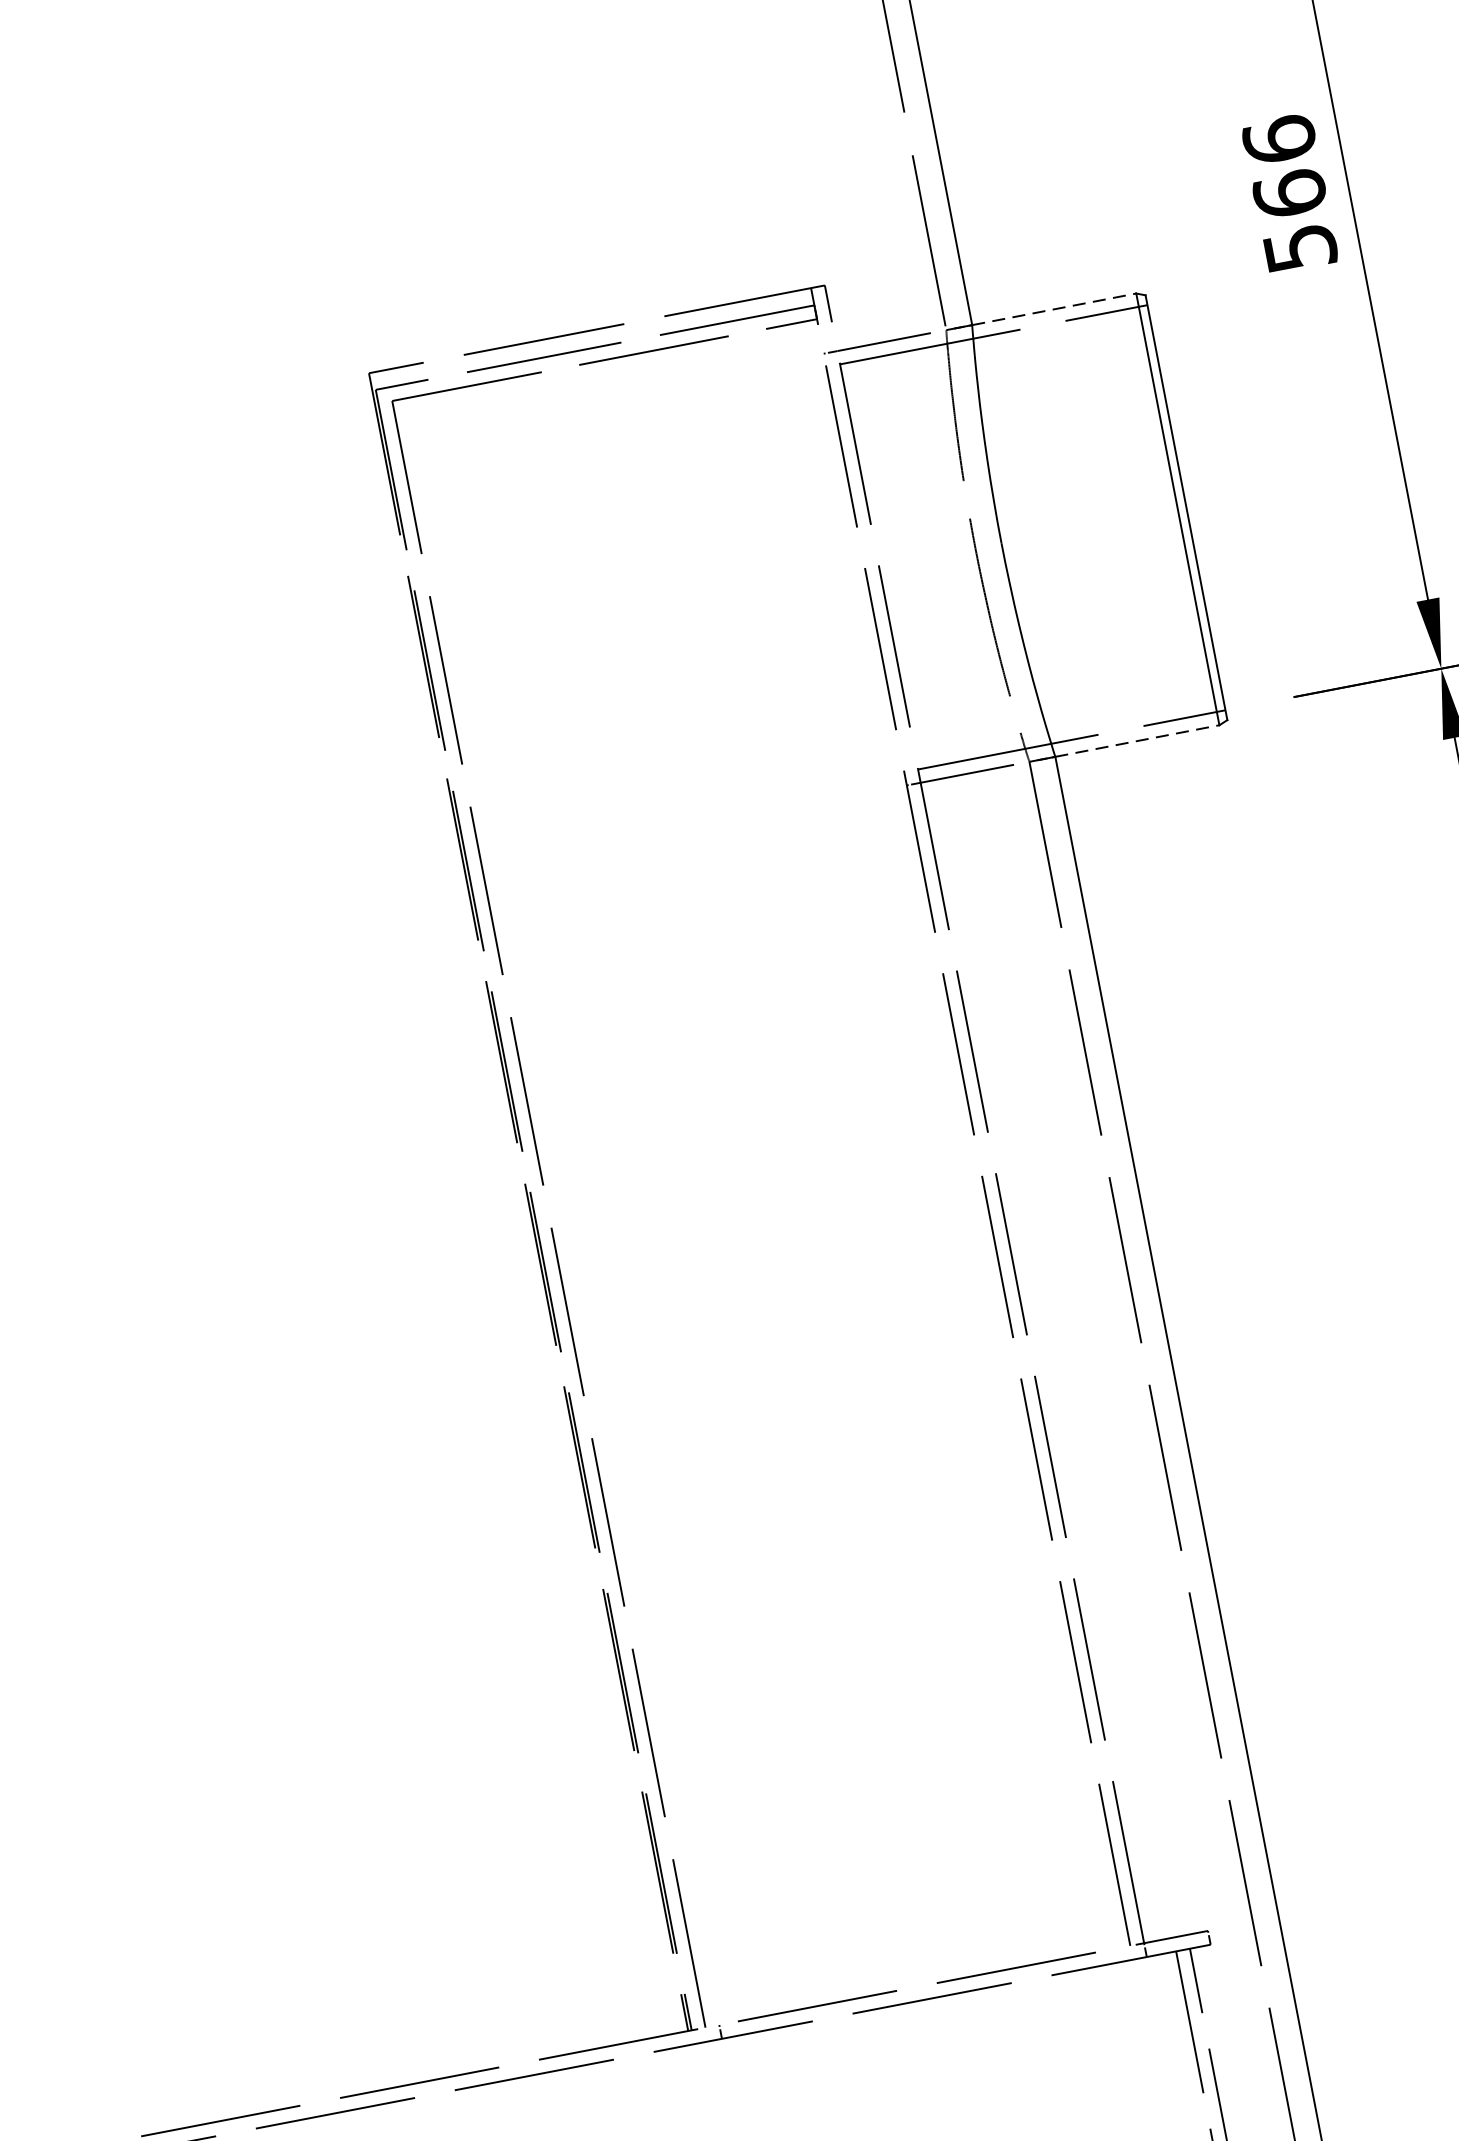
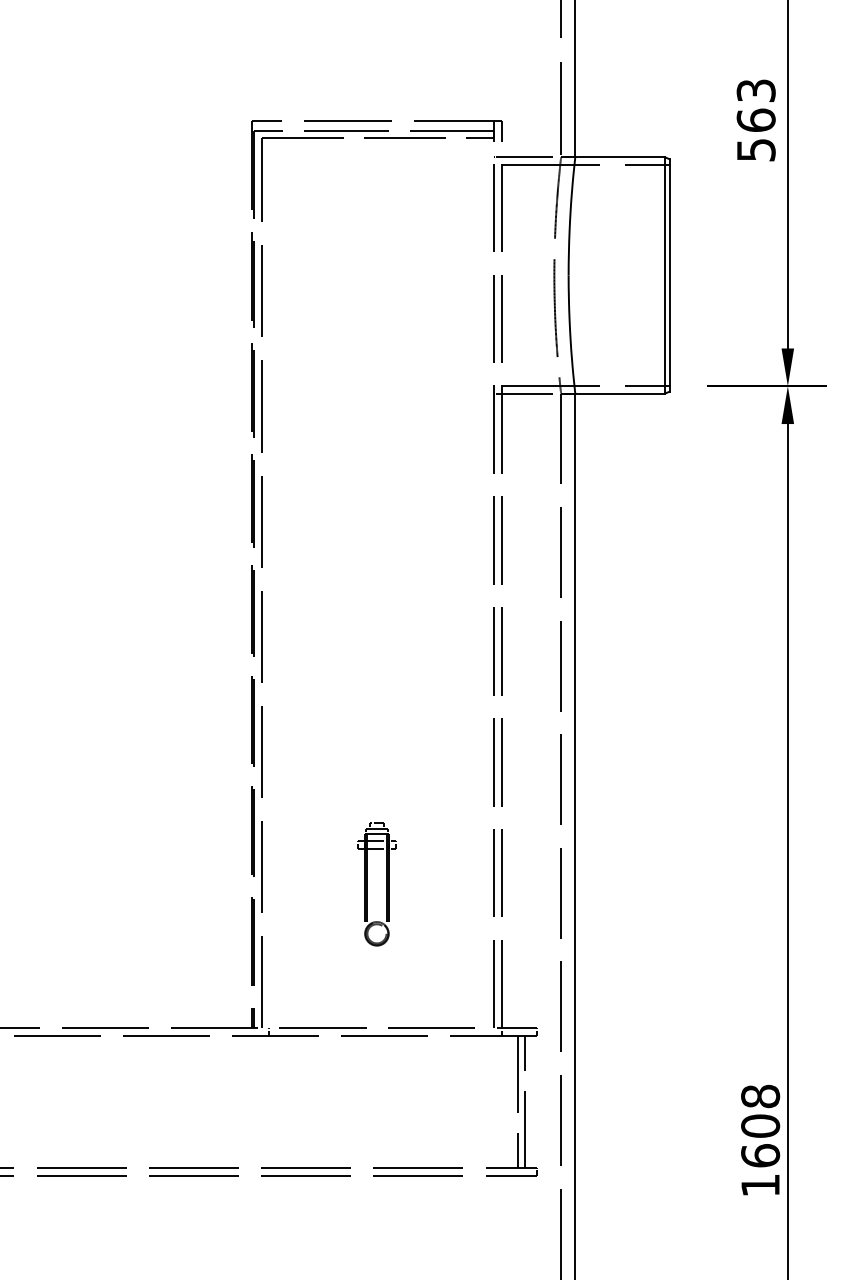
text: (1278, 139) -> (755, 90), 566 -> 563
line: (1054, 309) -> (620, 157), dashed -> solid
line: (1137, 740) -> (620, 393), dashed -> solid
part: (848, 1727) -> (367, 884), added

